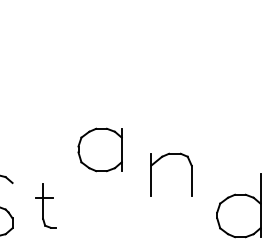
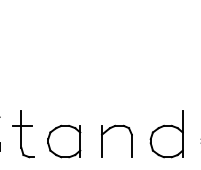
part: (99, 149) -> (63, 141), moved
part: (159, 160) -> (108, 130), moved
part: (45, 205) -> (23, 133), size x1.43

